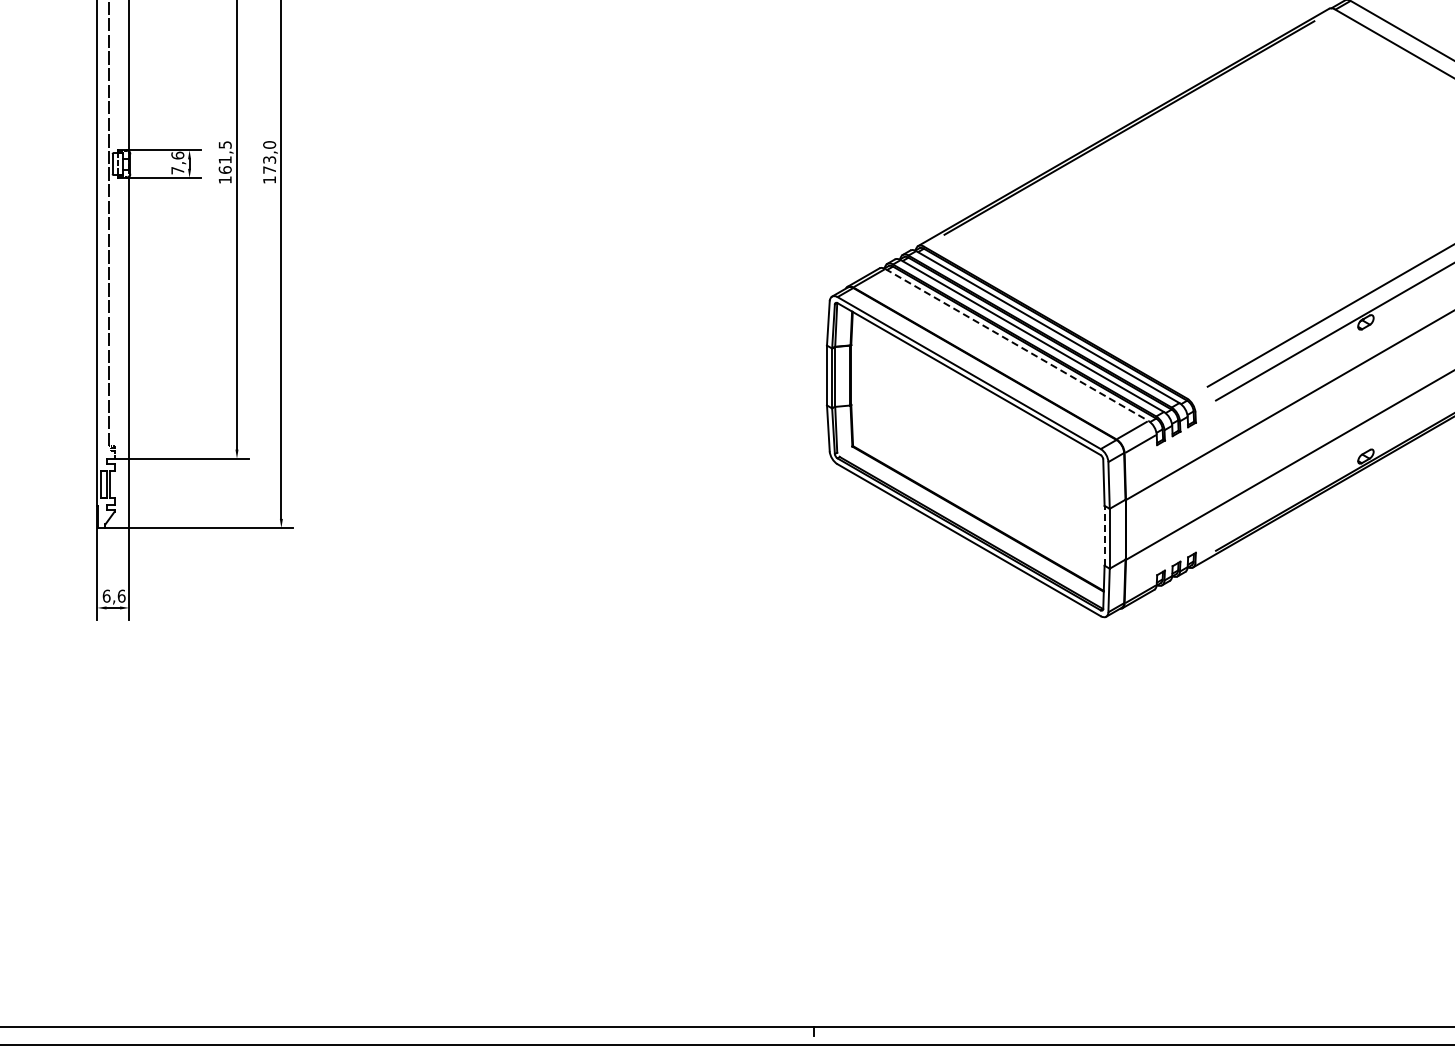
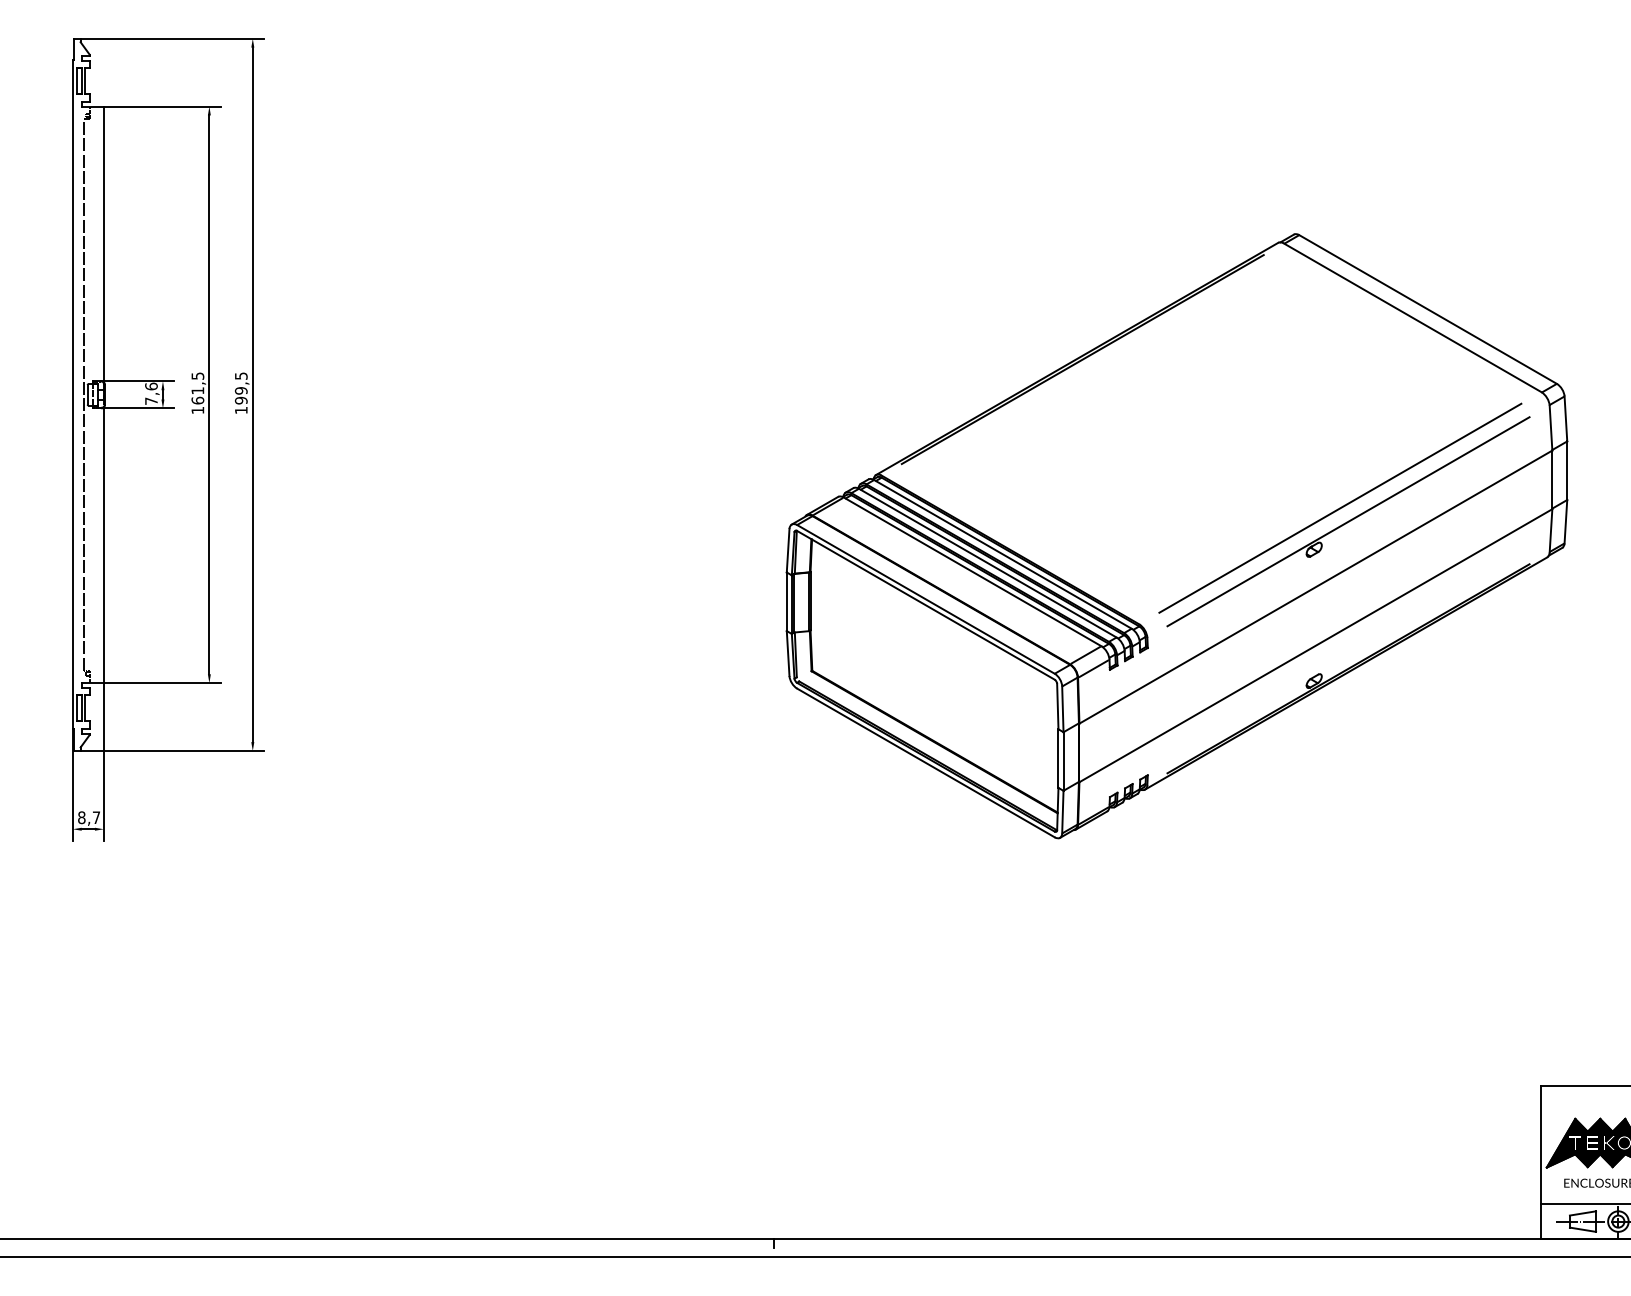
text: (268, 157) -> (240, 388), 173,0 -> 199,5
line: (1016, 344) -> (972, 571), dashed -> solid
line: (1104, 535) -> (1058, 758), dashed -> solid
text: (114, 595) -> (89, 817), 6,6 -> 8,7

